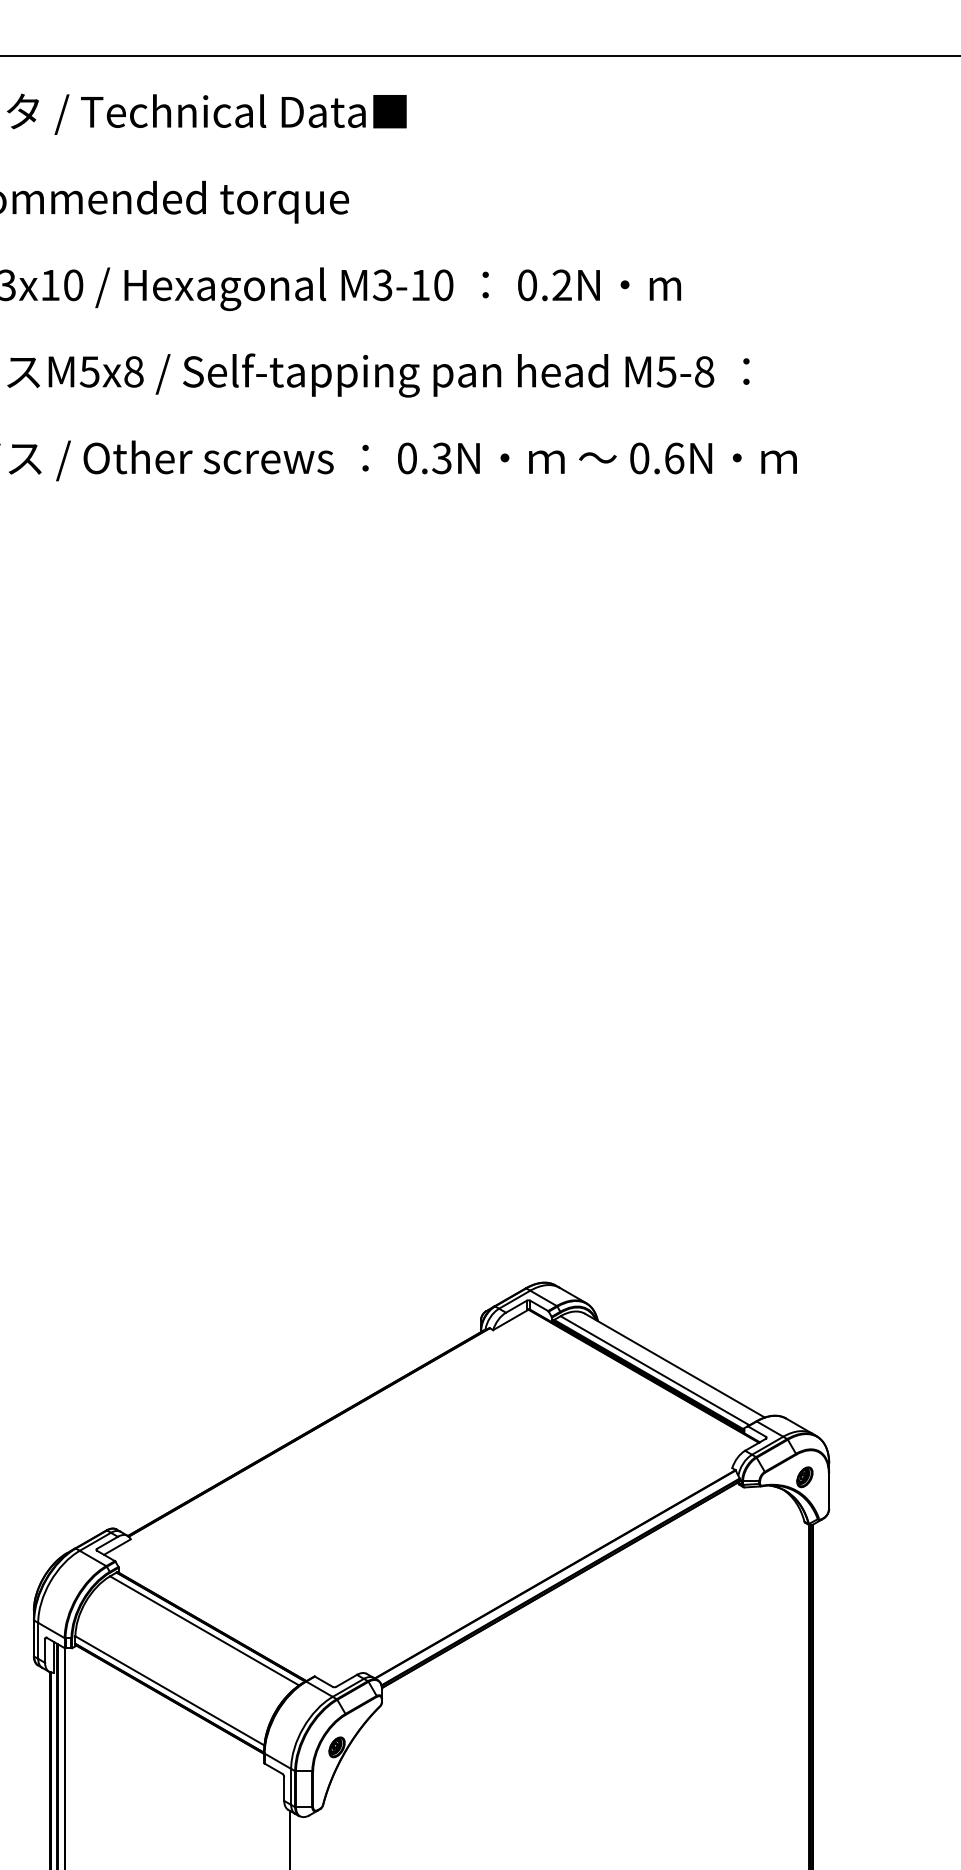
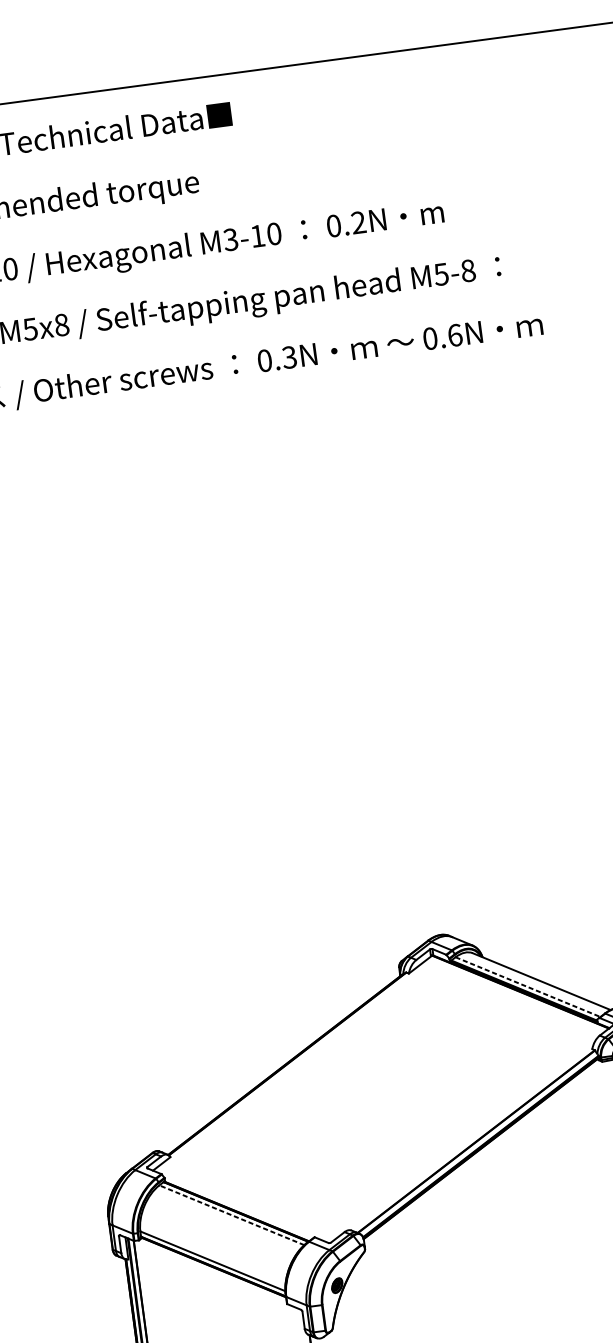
line: (655, 1371) -> (528, 987), solid -> dashed
line: (204, 1630) -> (231, 1215), solid -> dashed

